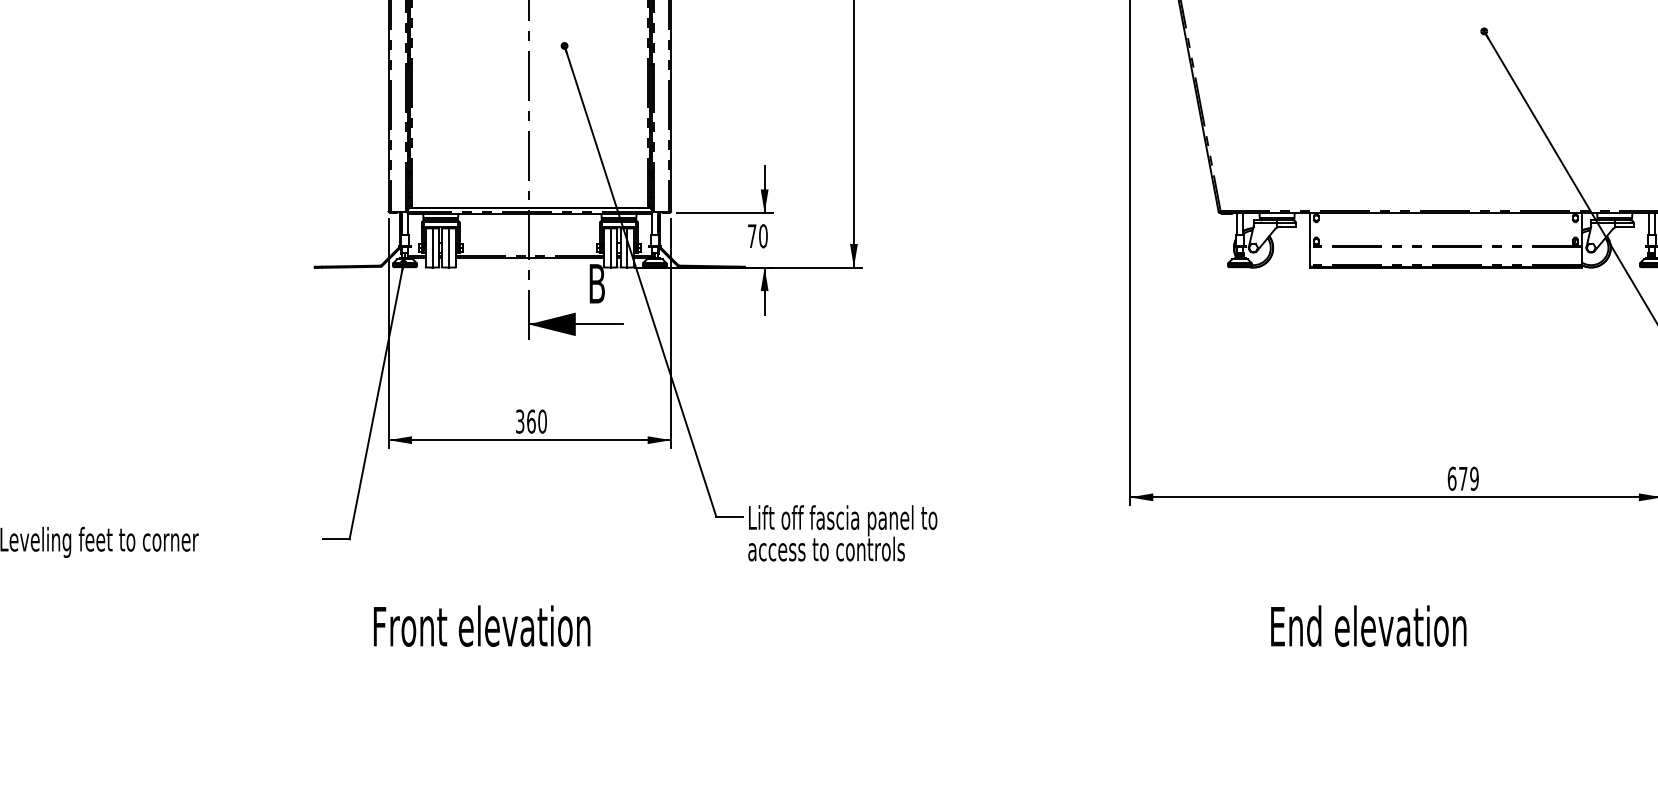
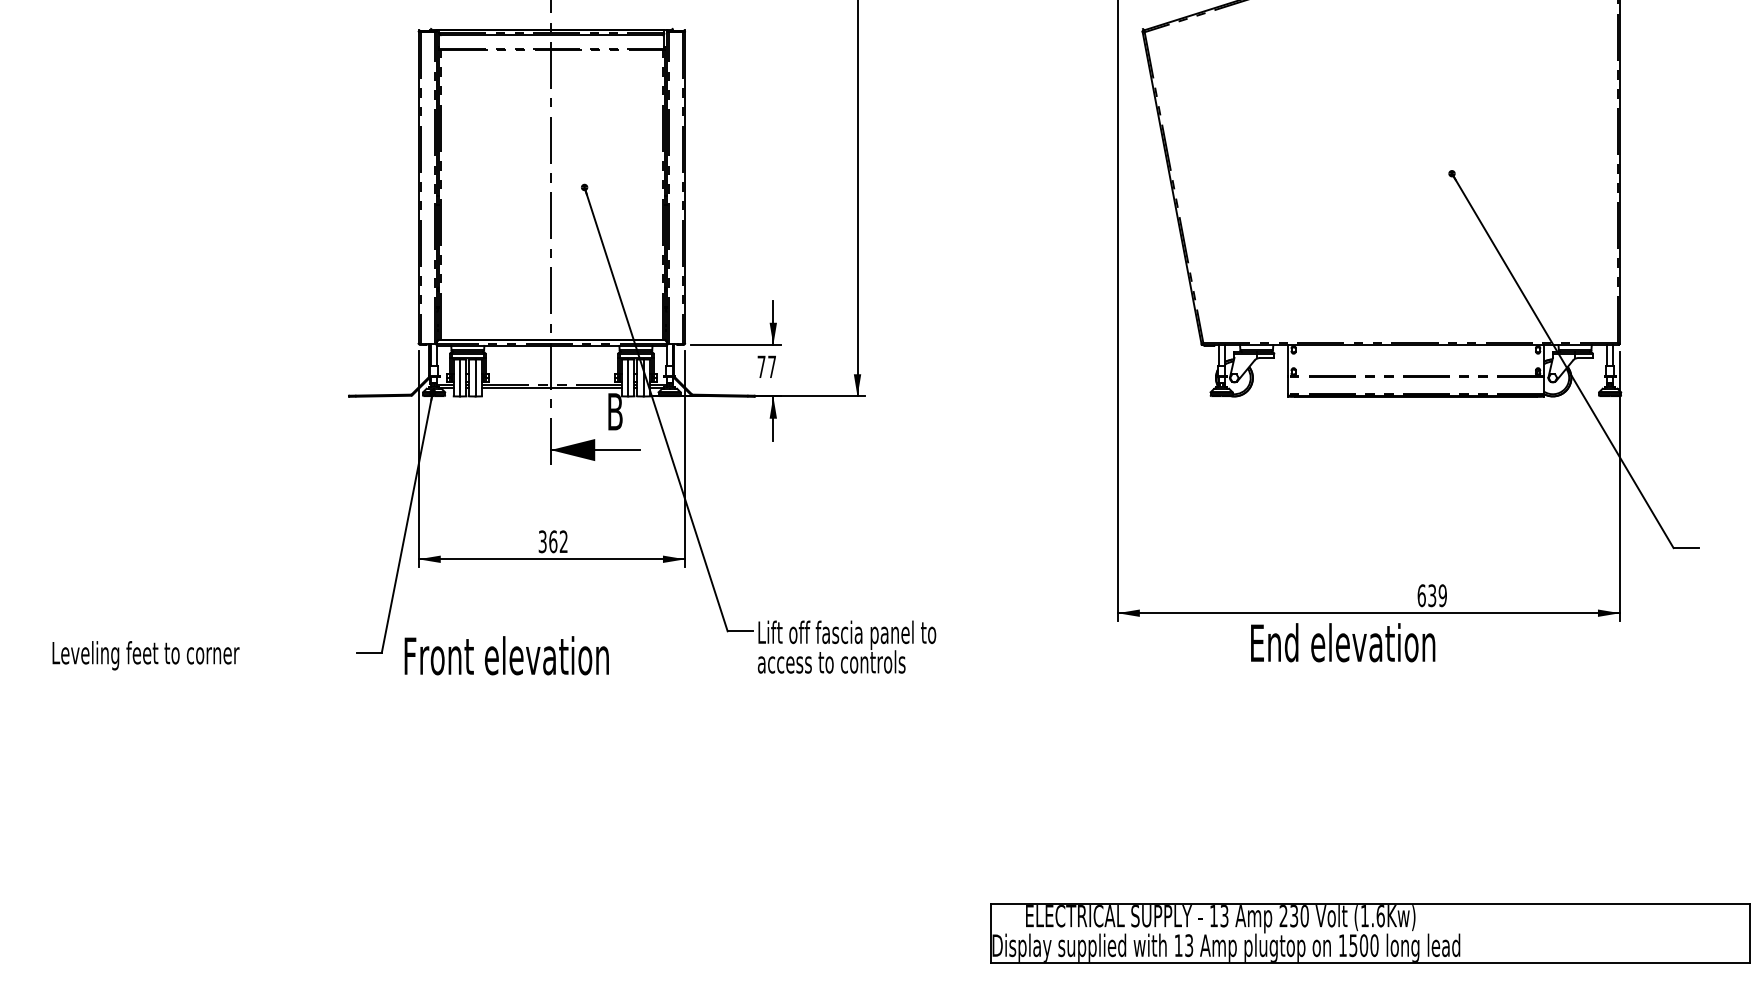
text: (763, 235) -> (772, 366), 70 -> 77
text: (542, 421) -> (563, 541), 360 -> 362
text: (1463, 478) -> (1432, 595), 679 -> 639
text: (481, 625) -> (506, 655), moved
text: (1369, 625) -> (1343, 642), moved

